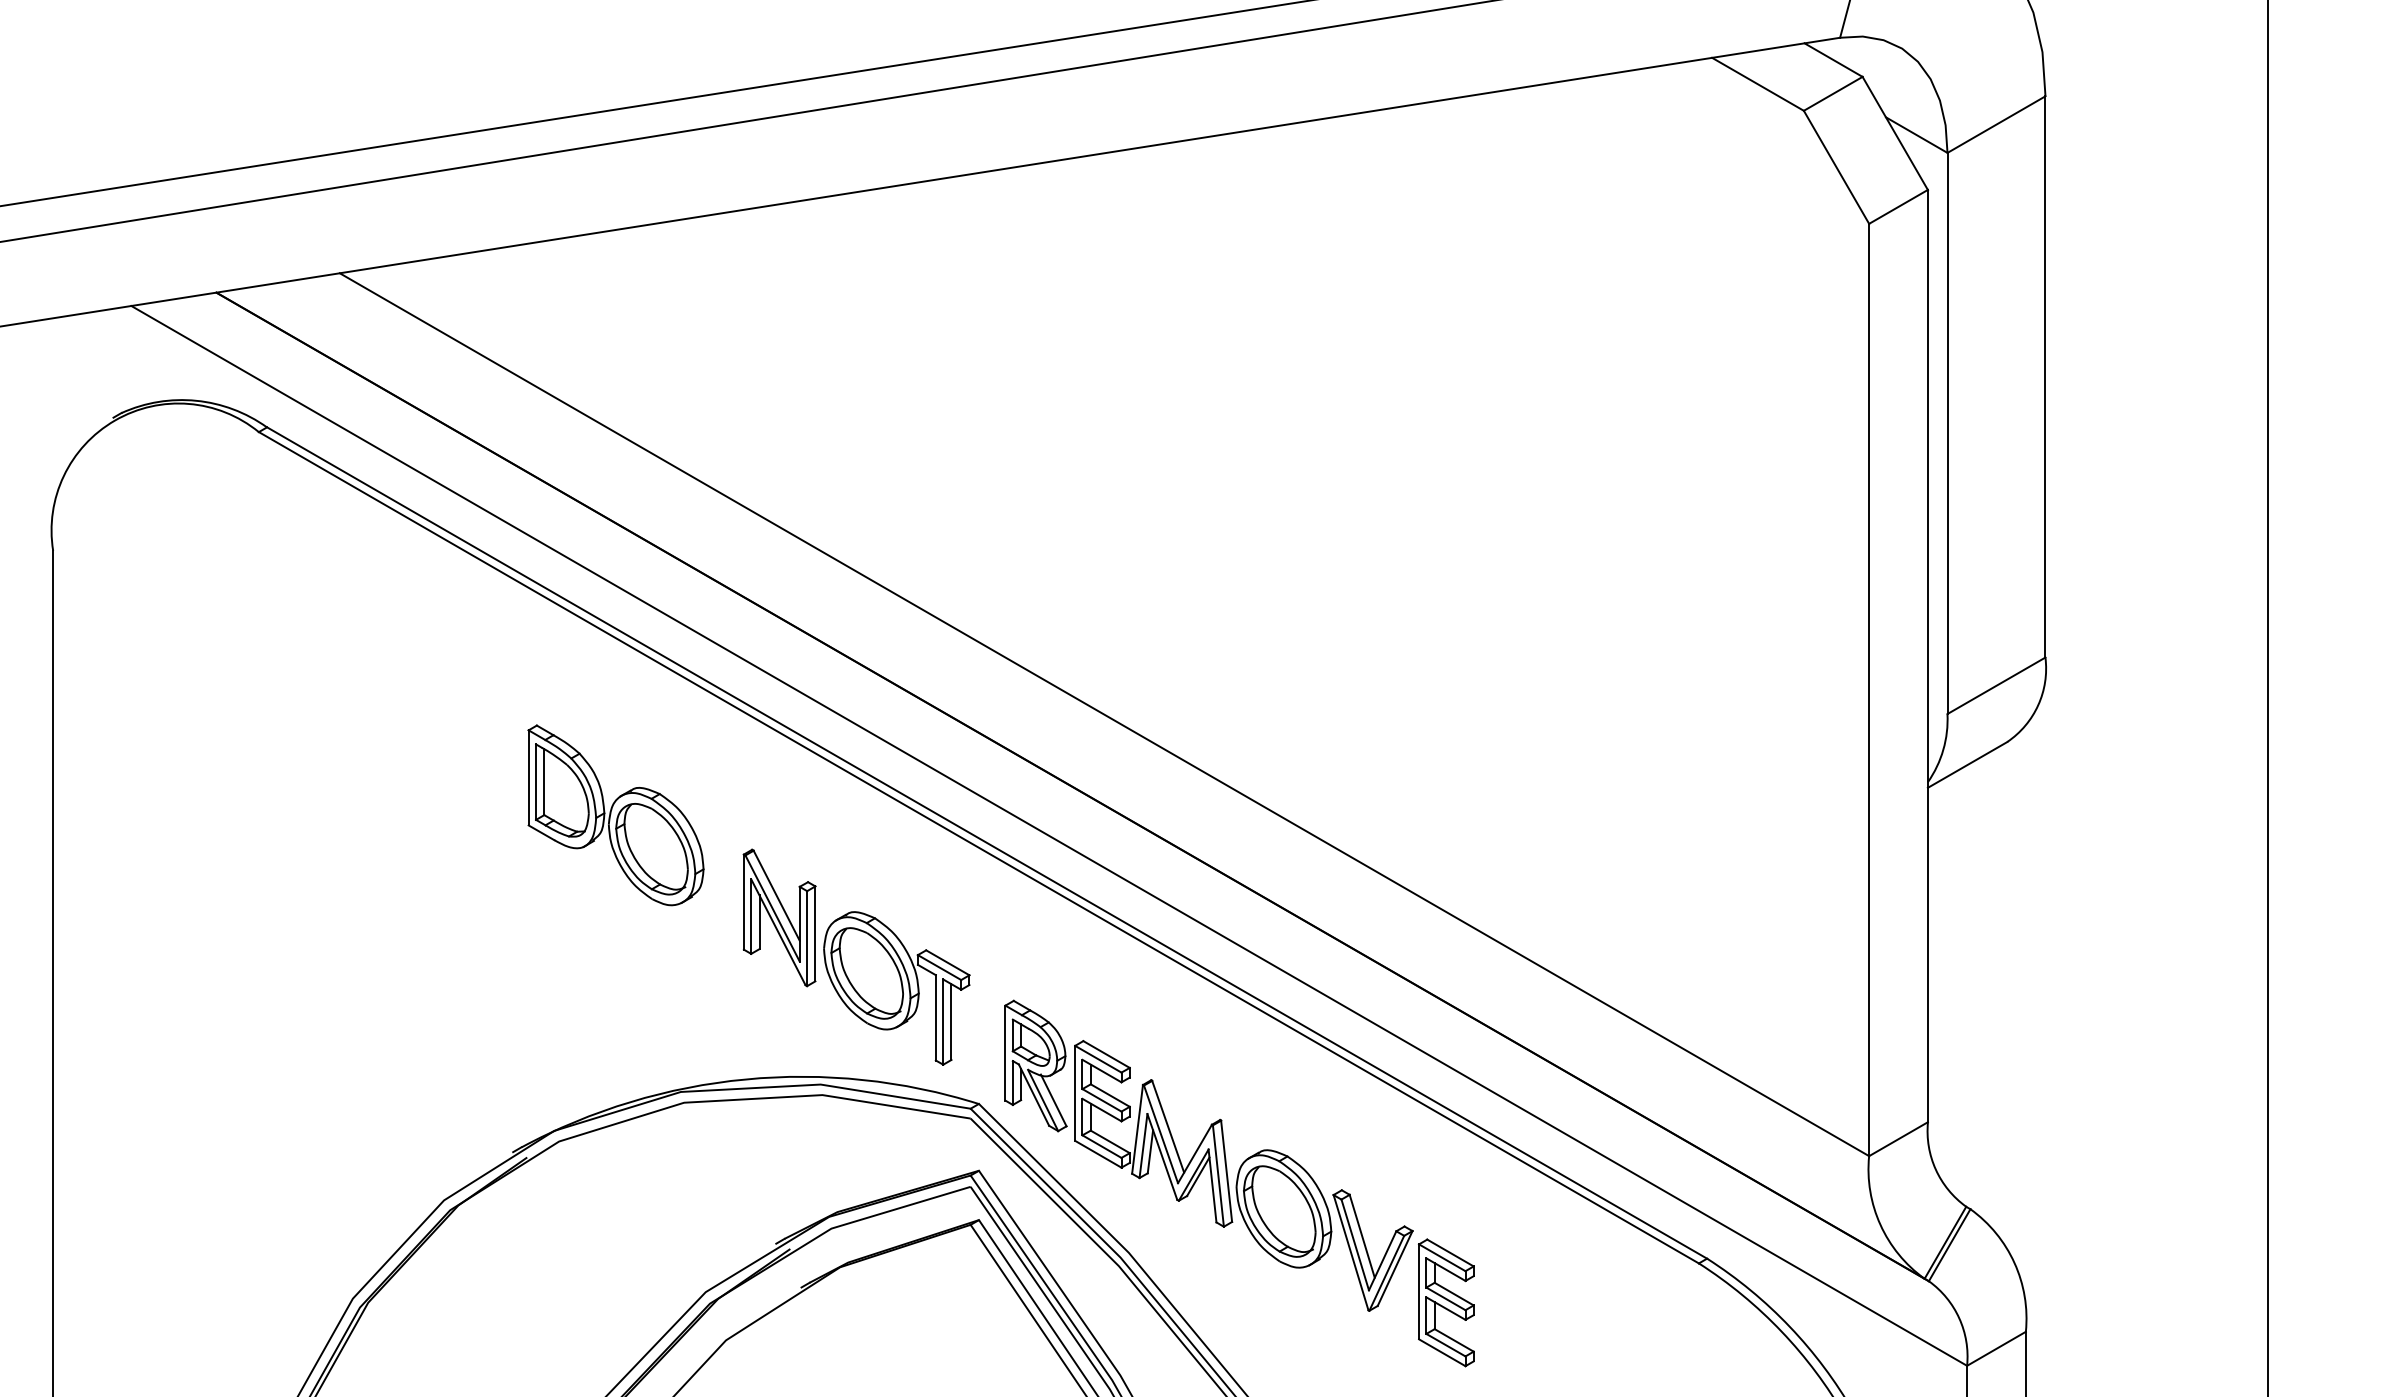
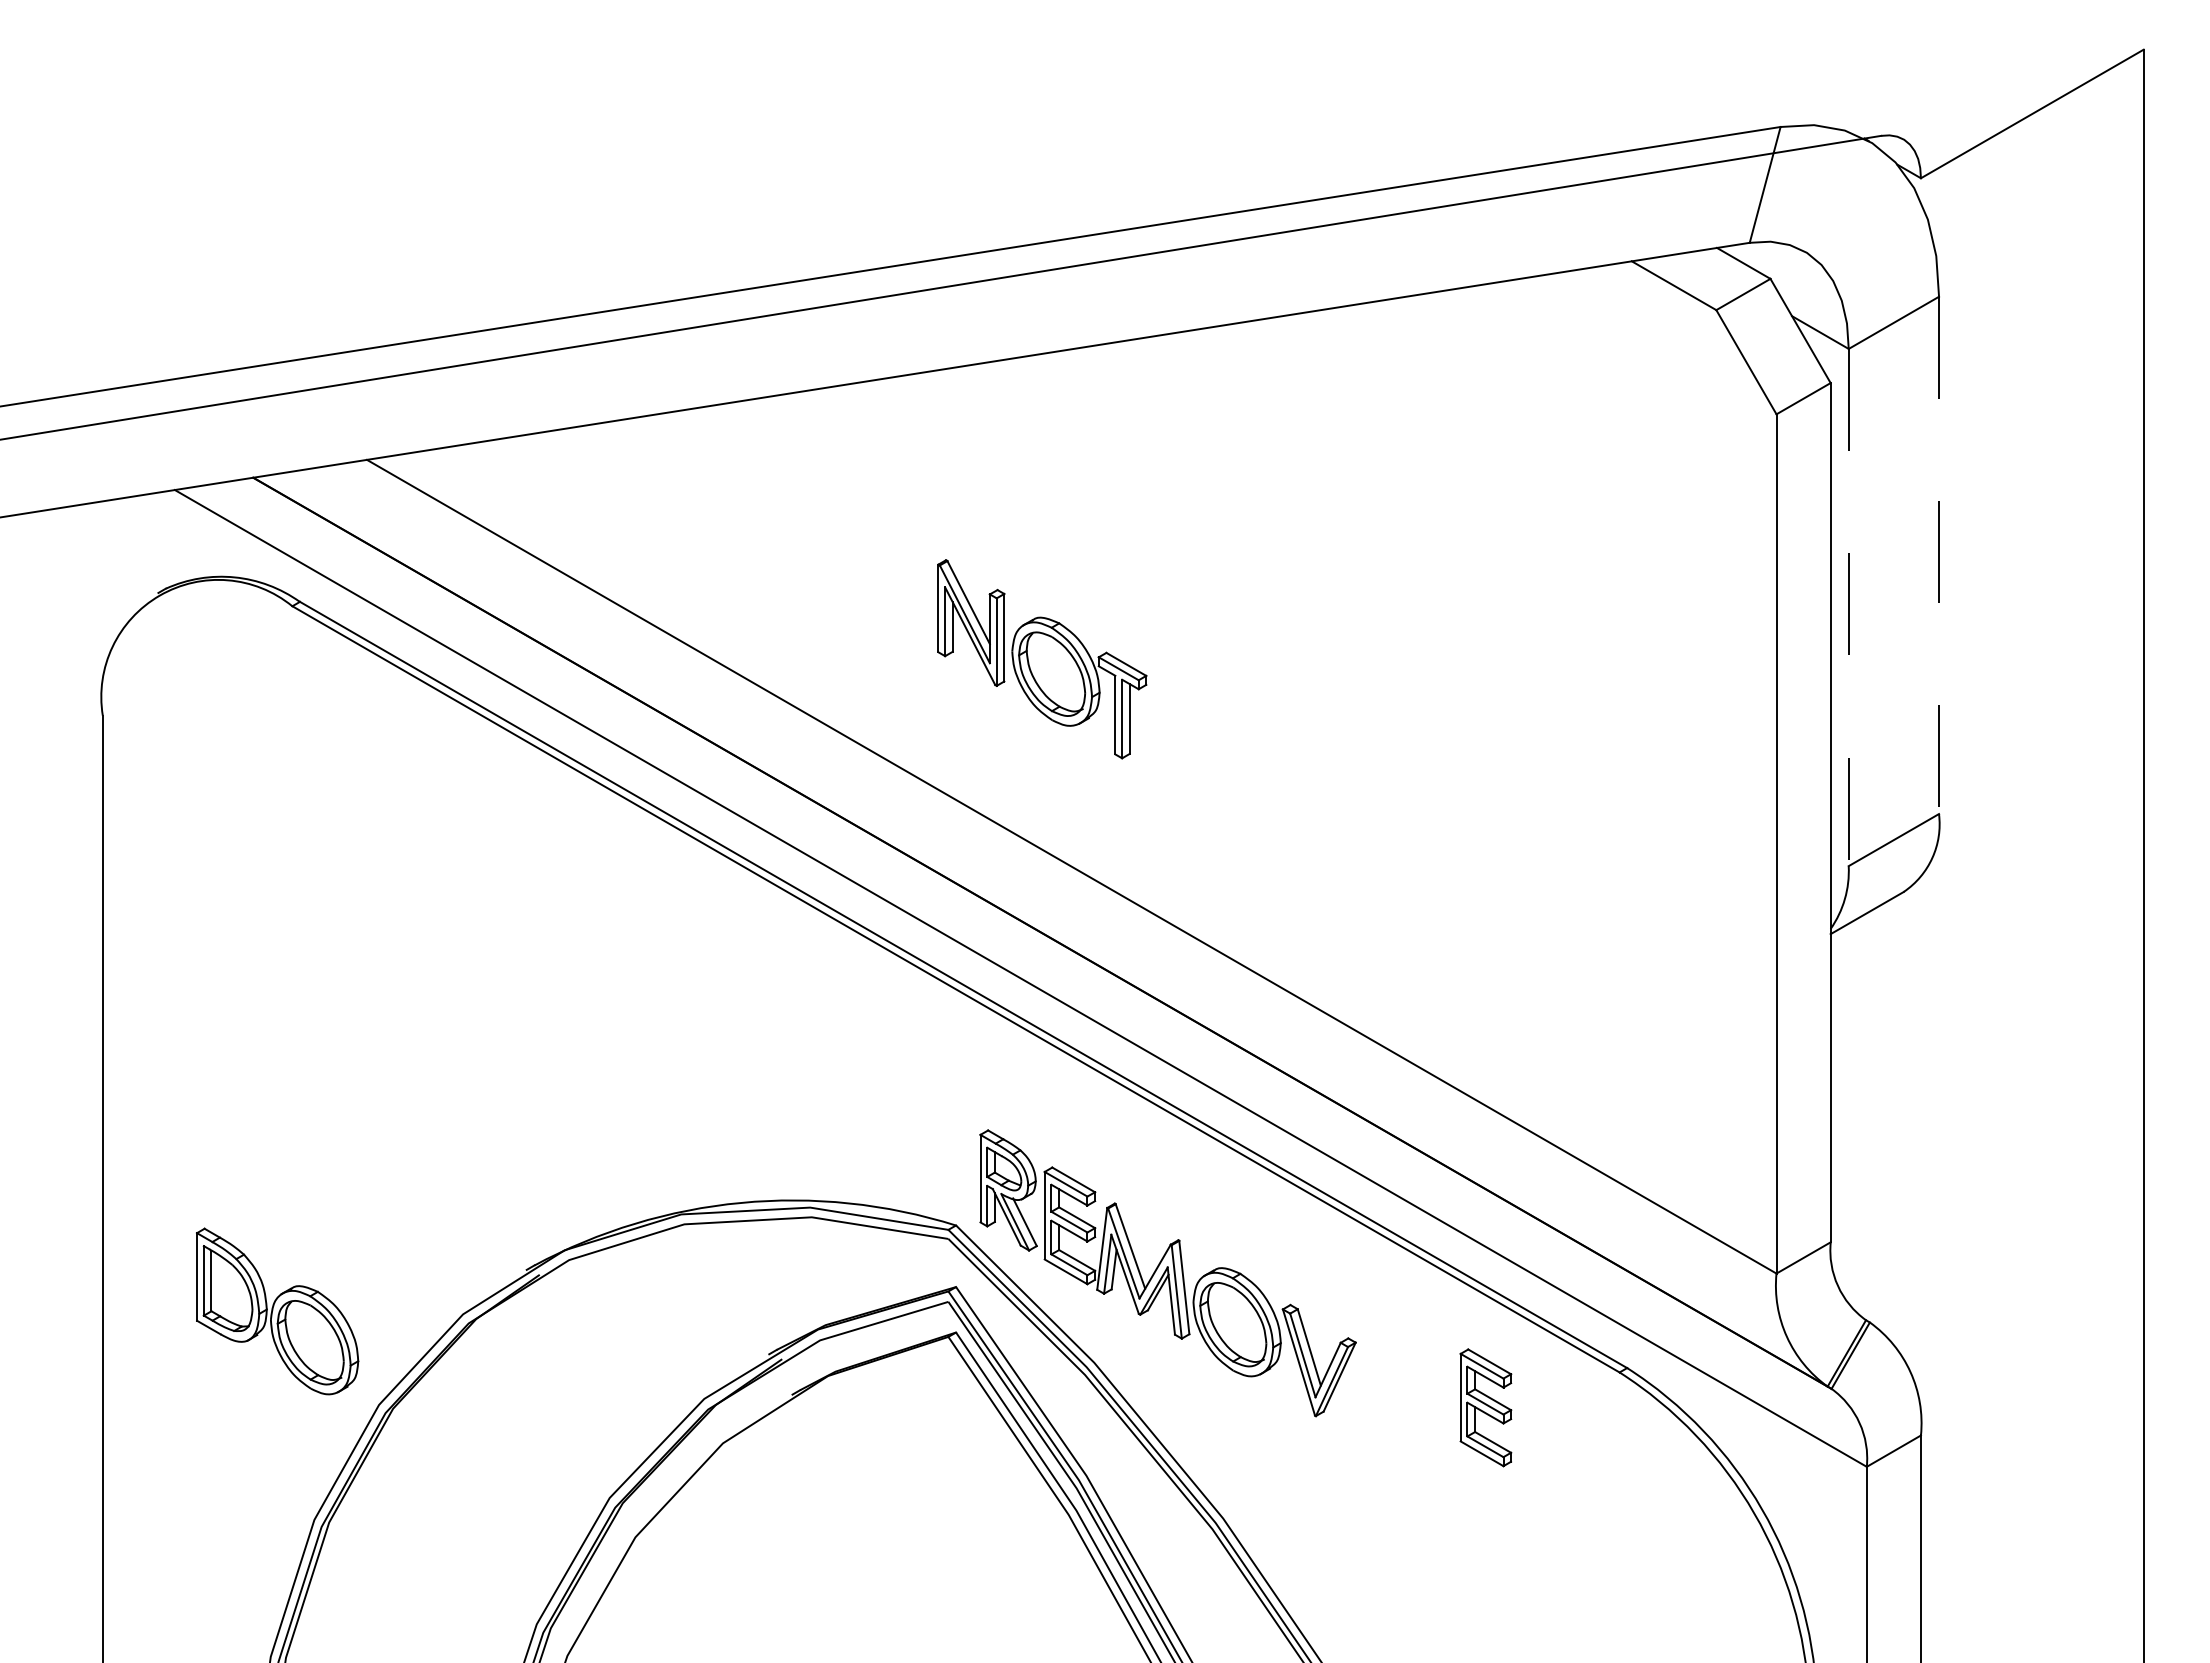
line: (2045, 377) -> (1939, 555), solid -> dashed
line: (1947, 433) -> (1848, 607), solid -> dashed
part: (615, 815) -> (277, 1311), moved
part: (856, 957) -> (1042, 659), moved
part: (1445, 1302) -> (1485, 1407), moved

